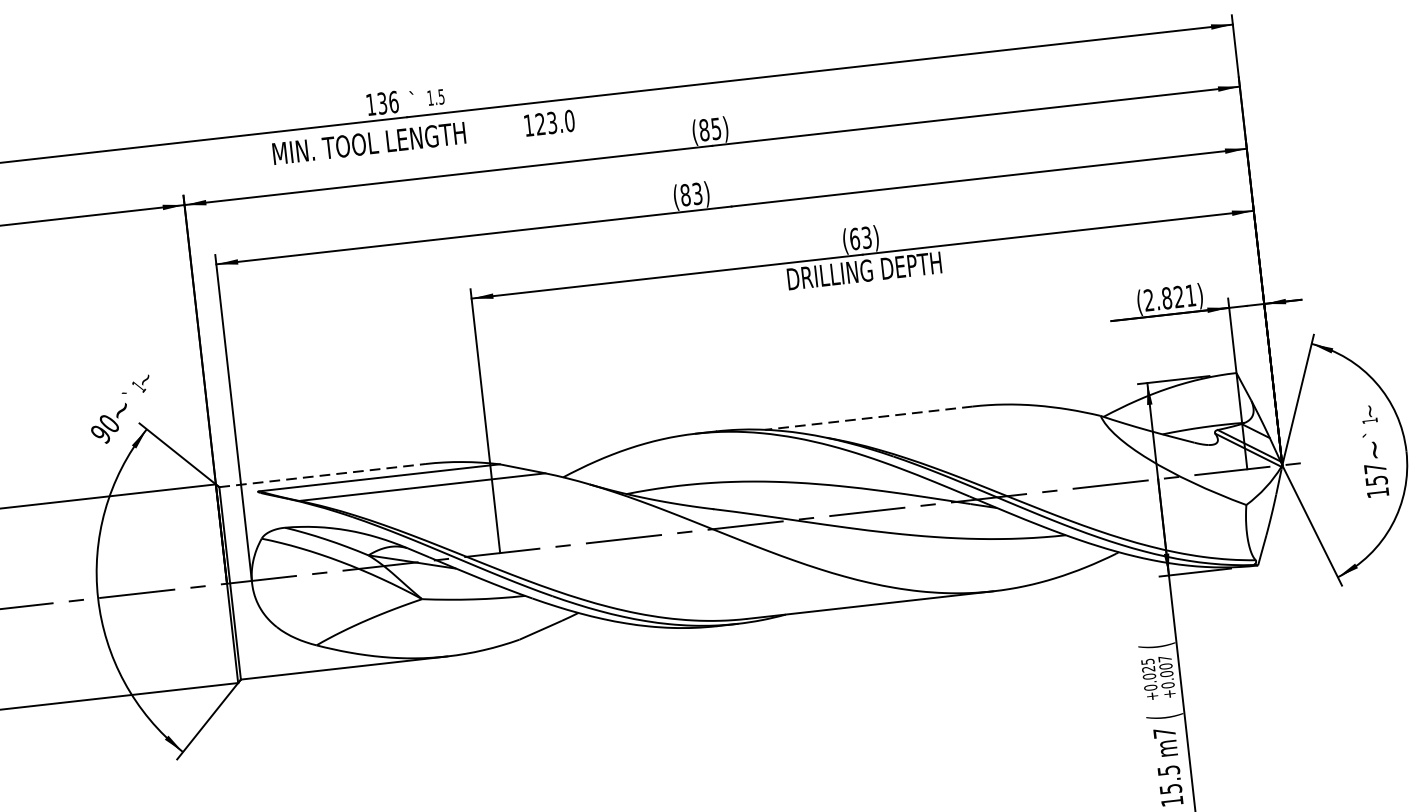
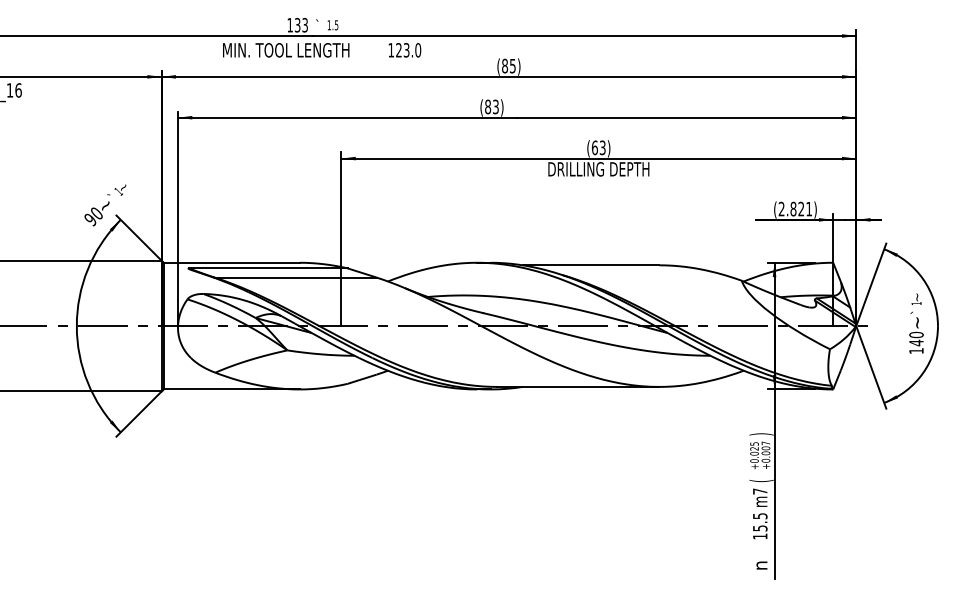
text: (394, 100) -> (305, 24), 136 -> 133
line: (868, 418) -> (590, 265), dashed -> solid
text: (1375, 473) -> (916, 338), 157 -> 140
line: (322, 475) -> (231, 262), dashed -> solid
text: (1156, 646) -> (761, 434), ( -> )

